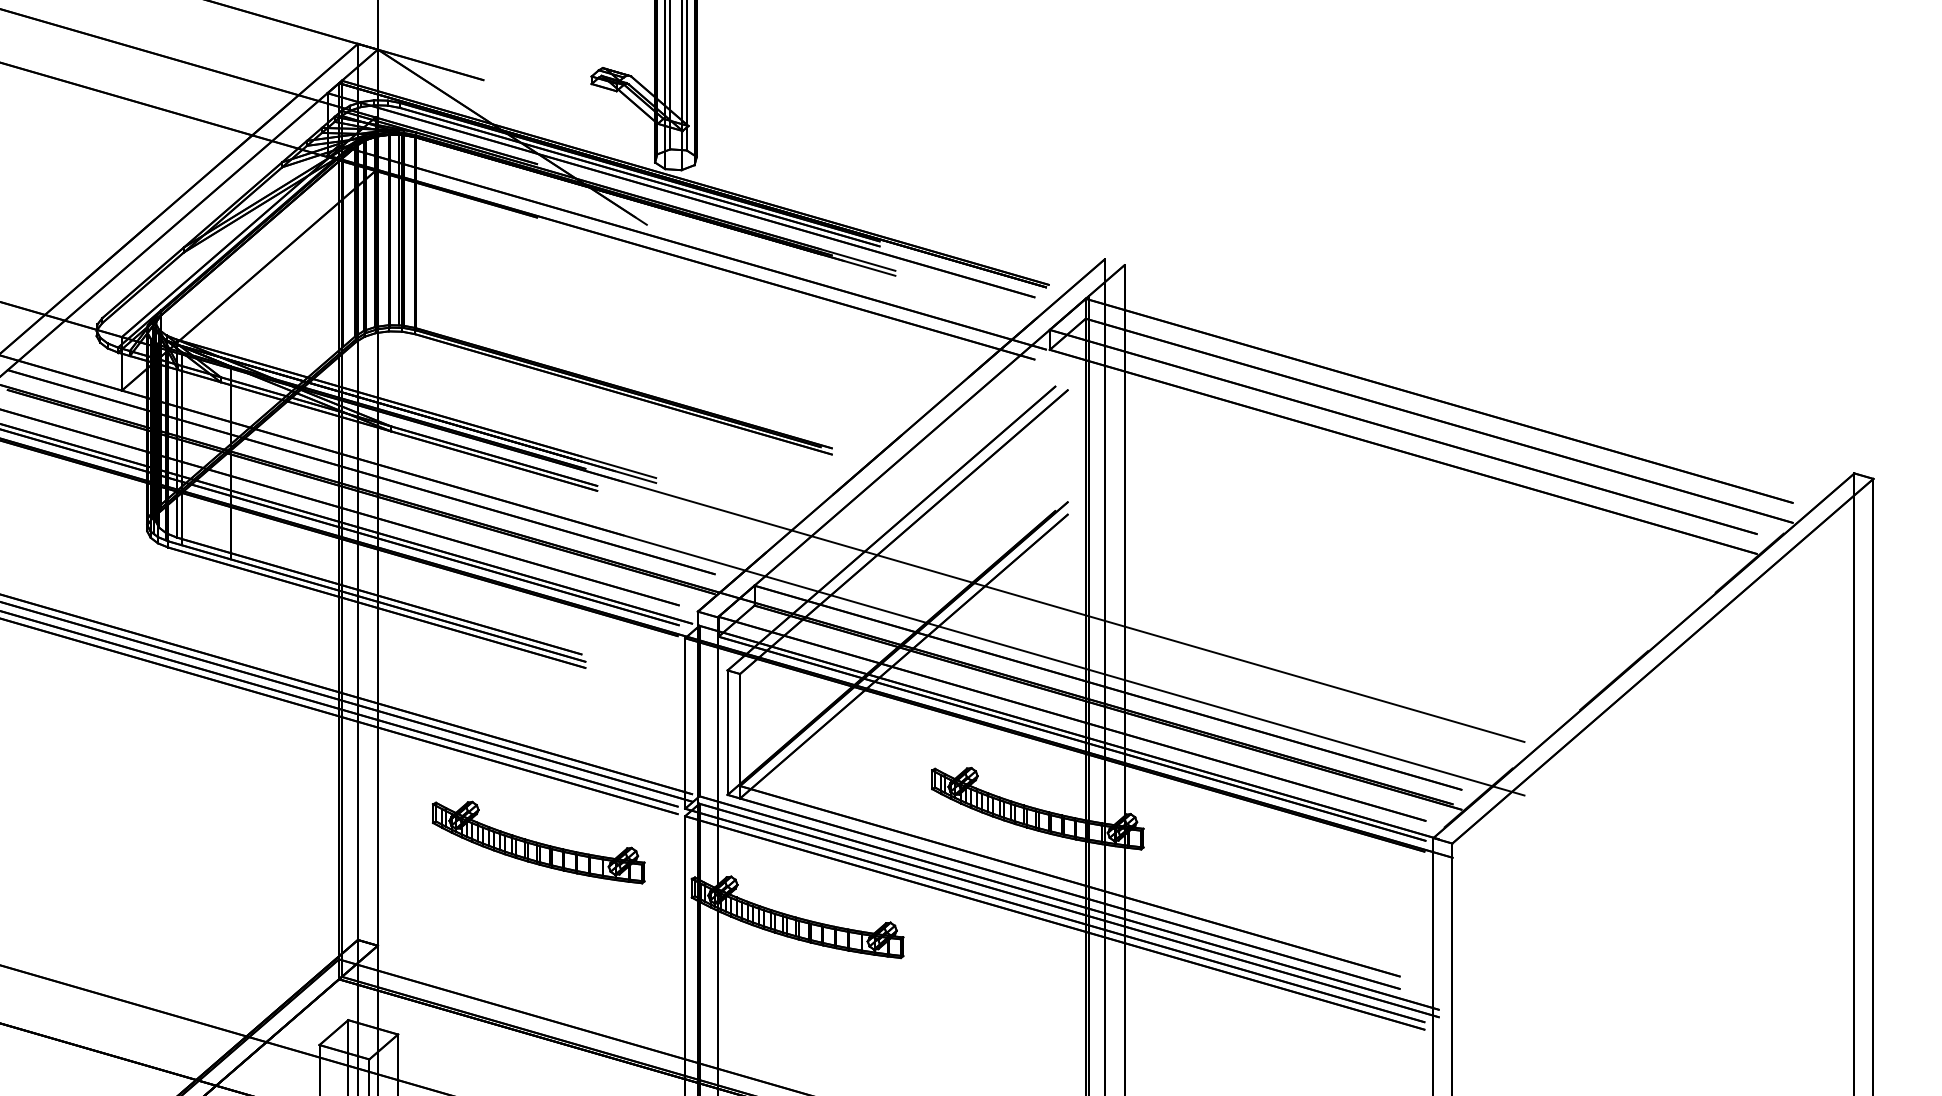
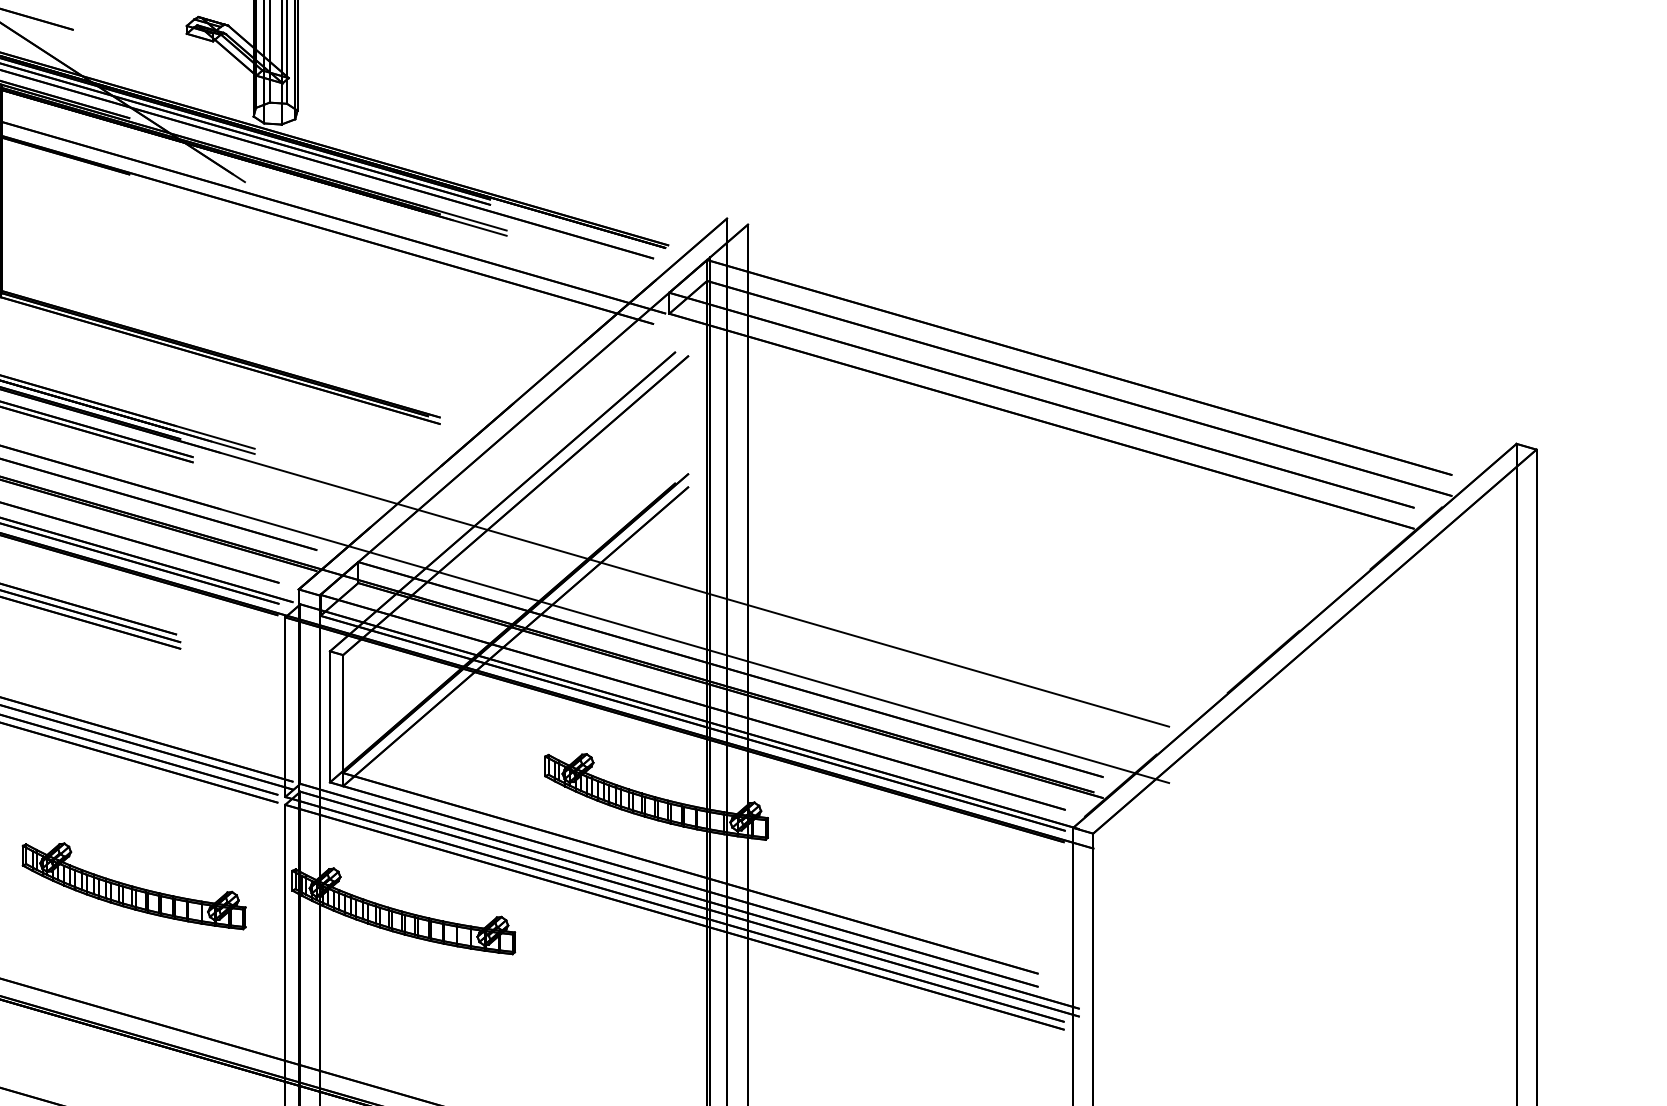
part: (538, 842) -> (134, 886), moved

